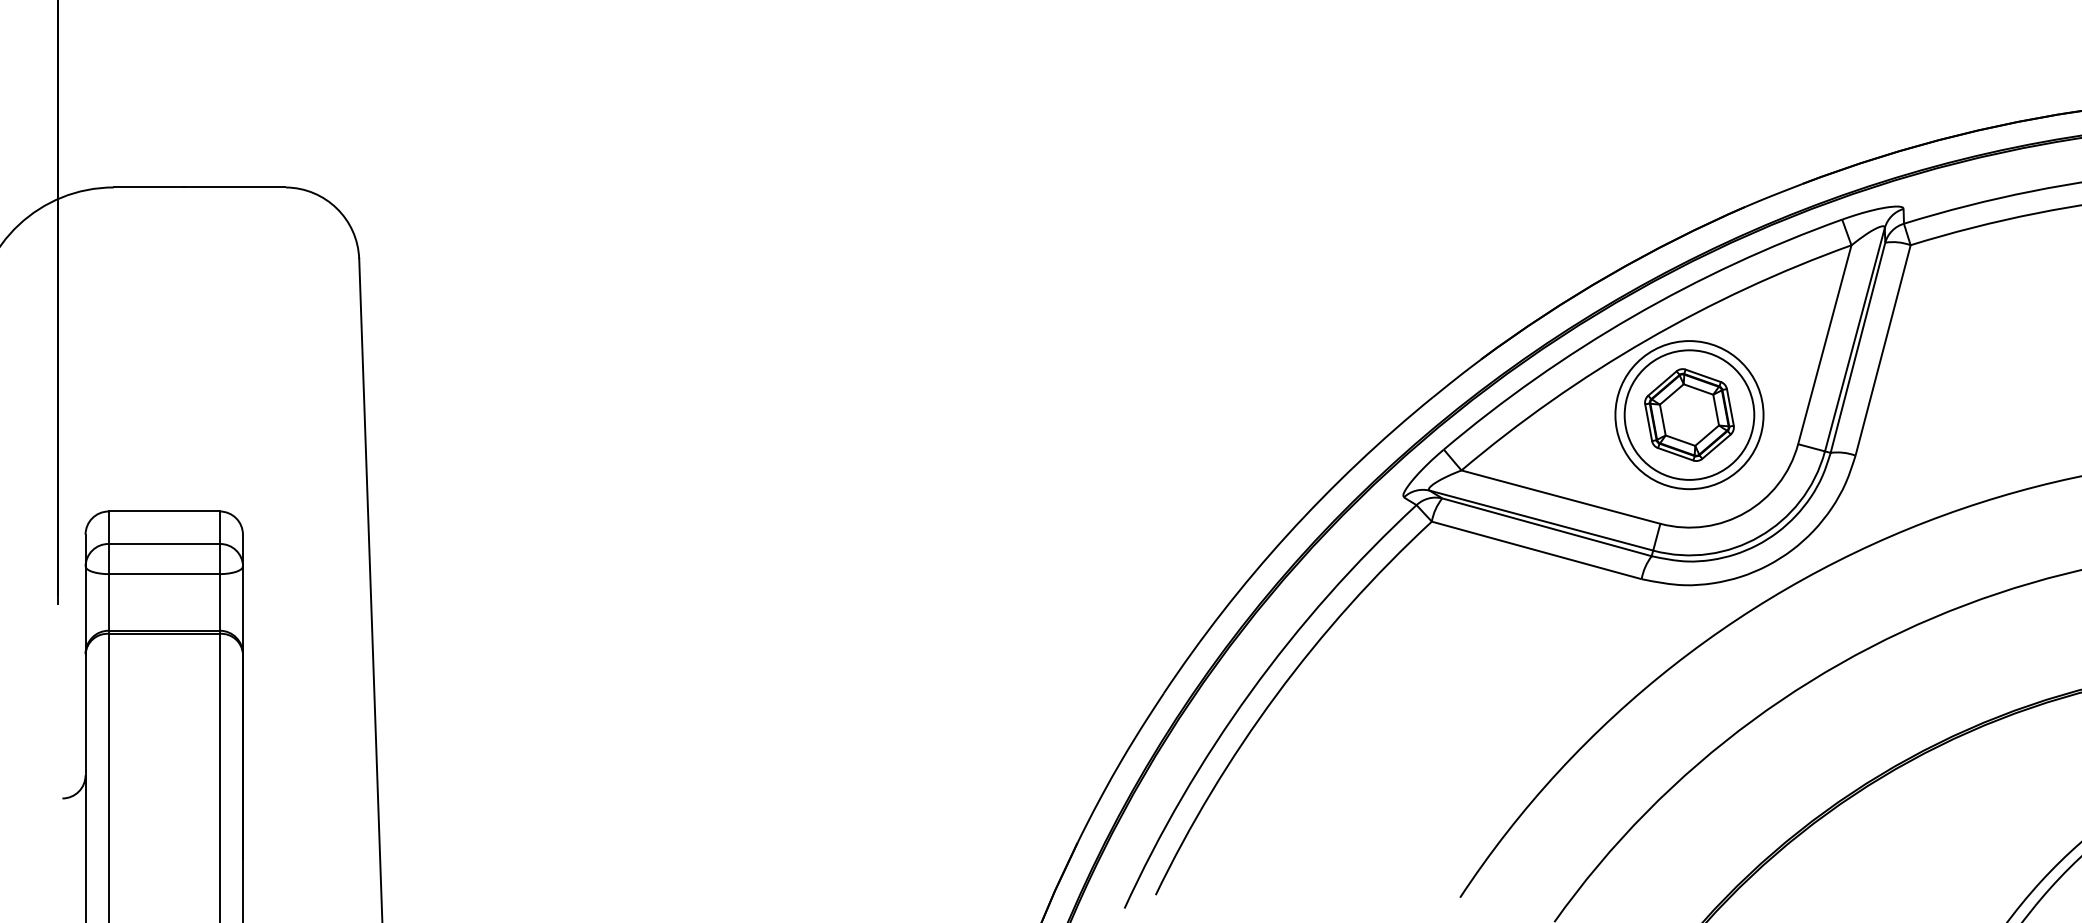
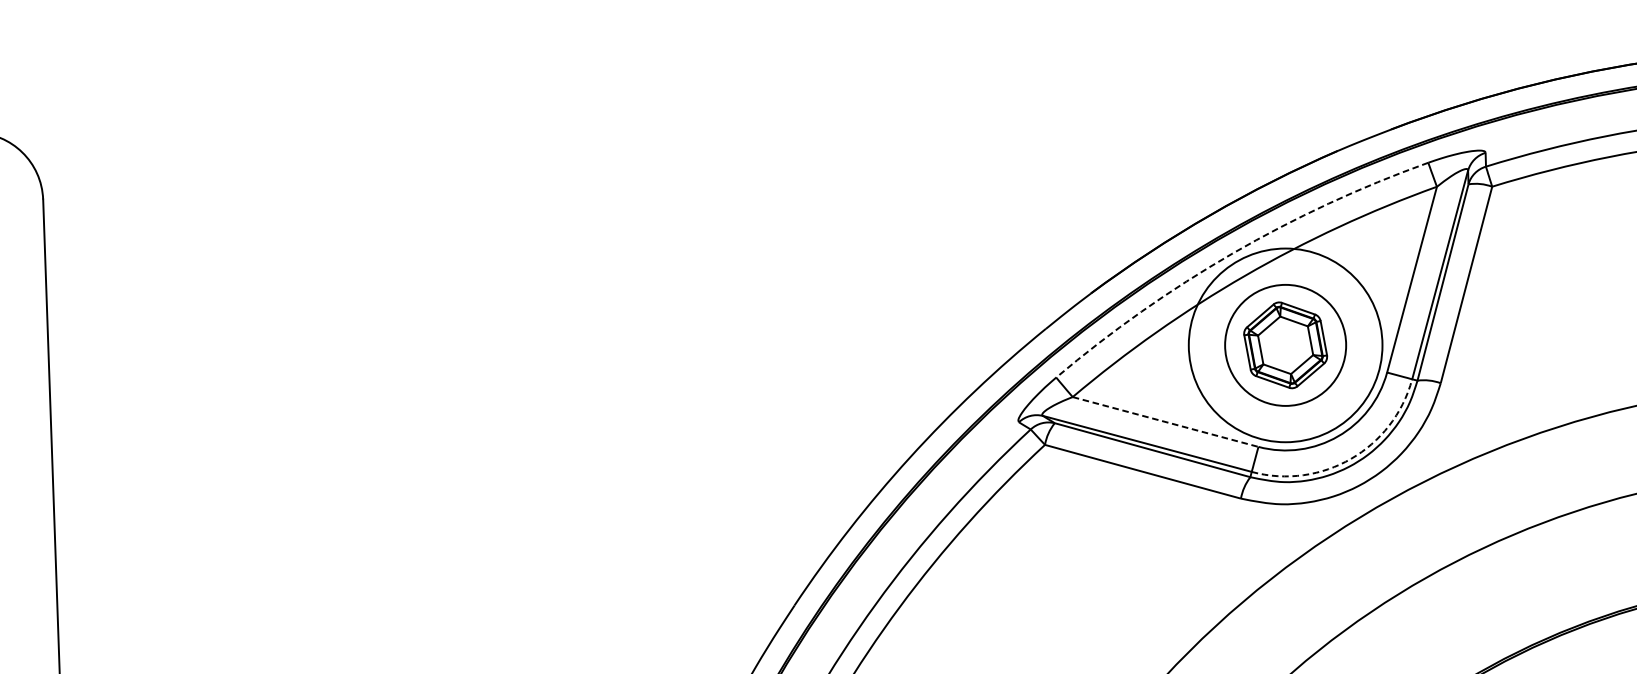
arc: (1632, 316) -> (1232, 253), solid -> dashed
circle: (1689, 415) -> (1285, 345), size x1.4
line: (1560, 497) -> (1165, 422), solid -> dashed
arc: (1759, 536) -> (1351, 458), solid -> dashed

